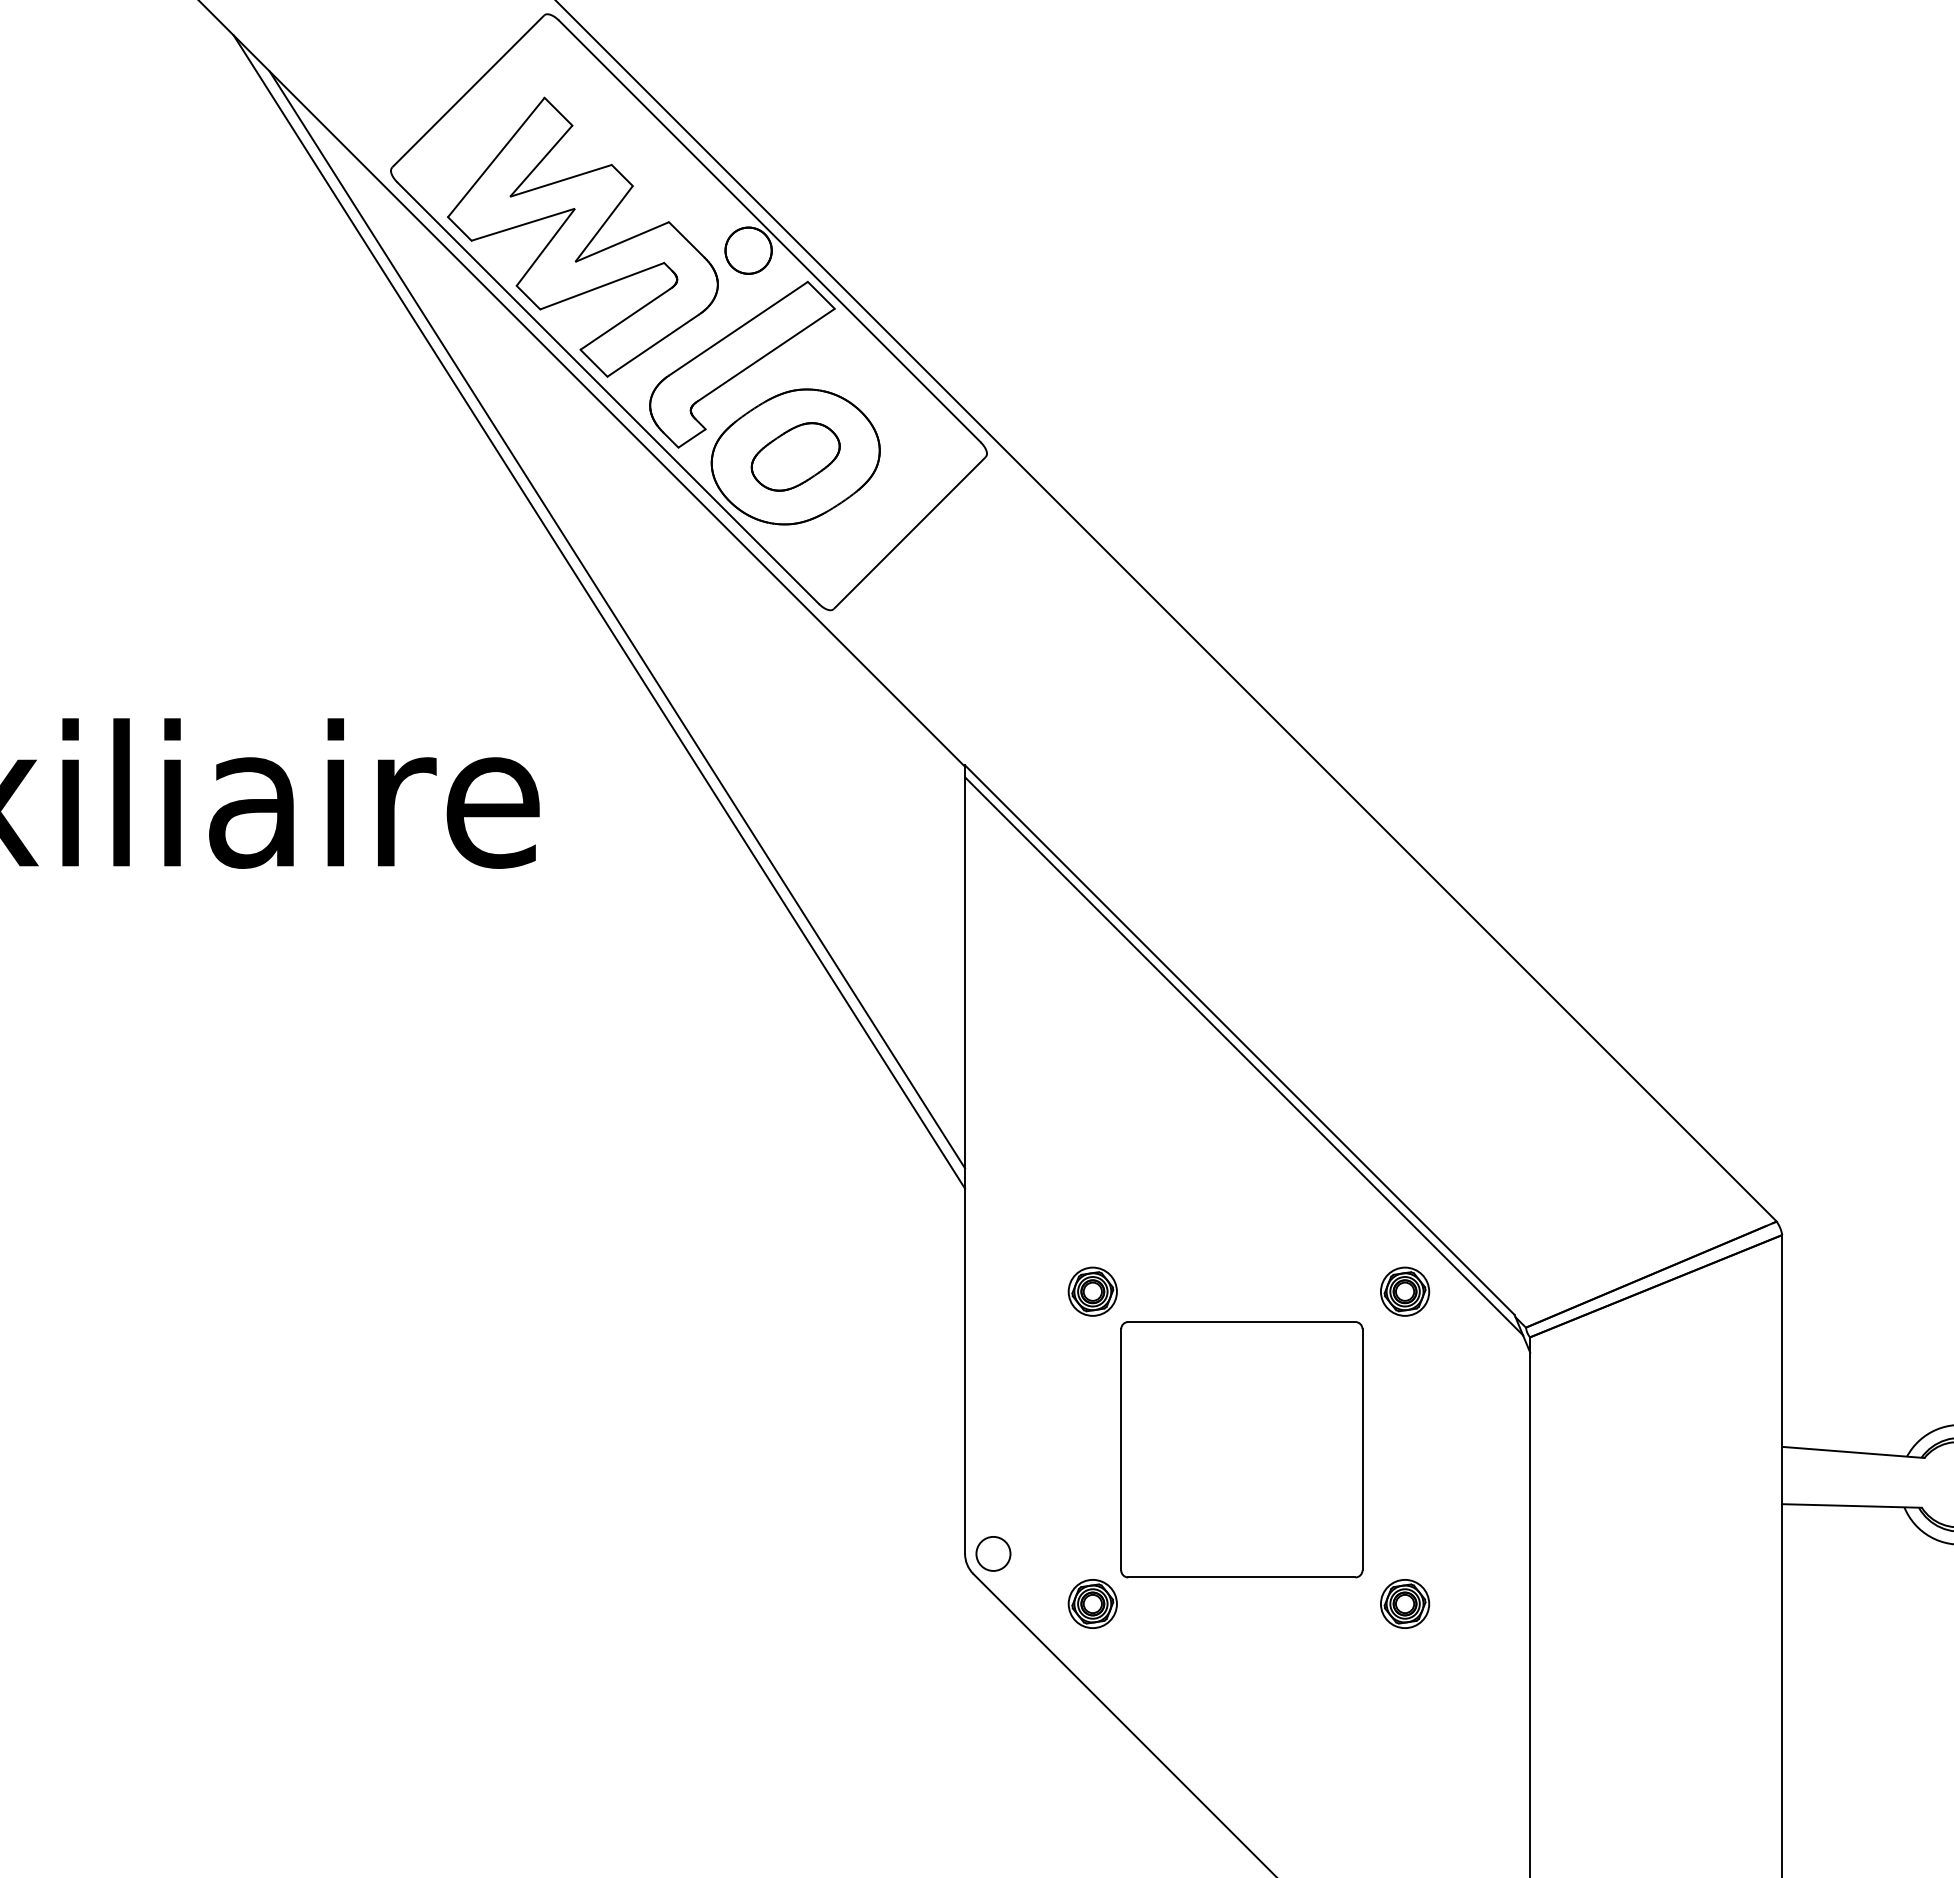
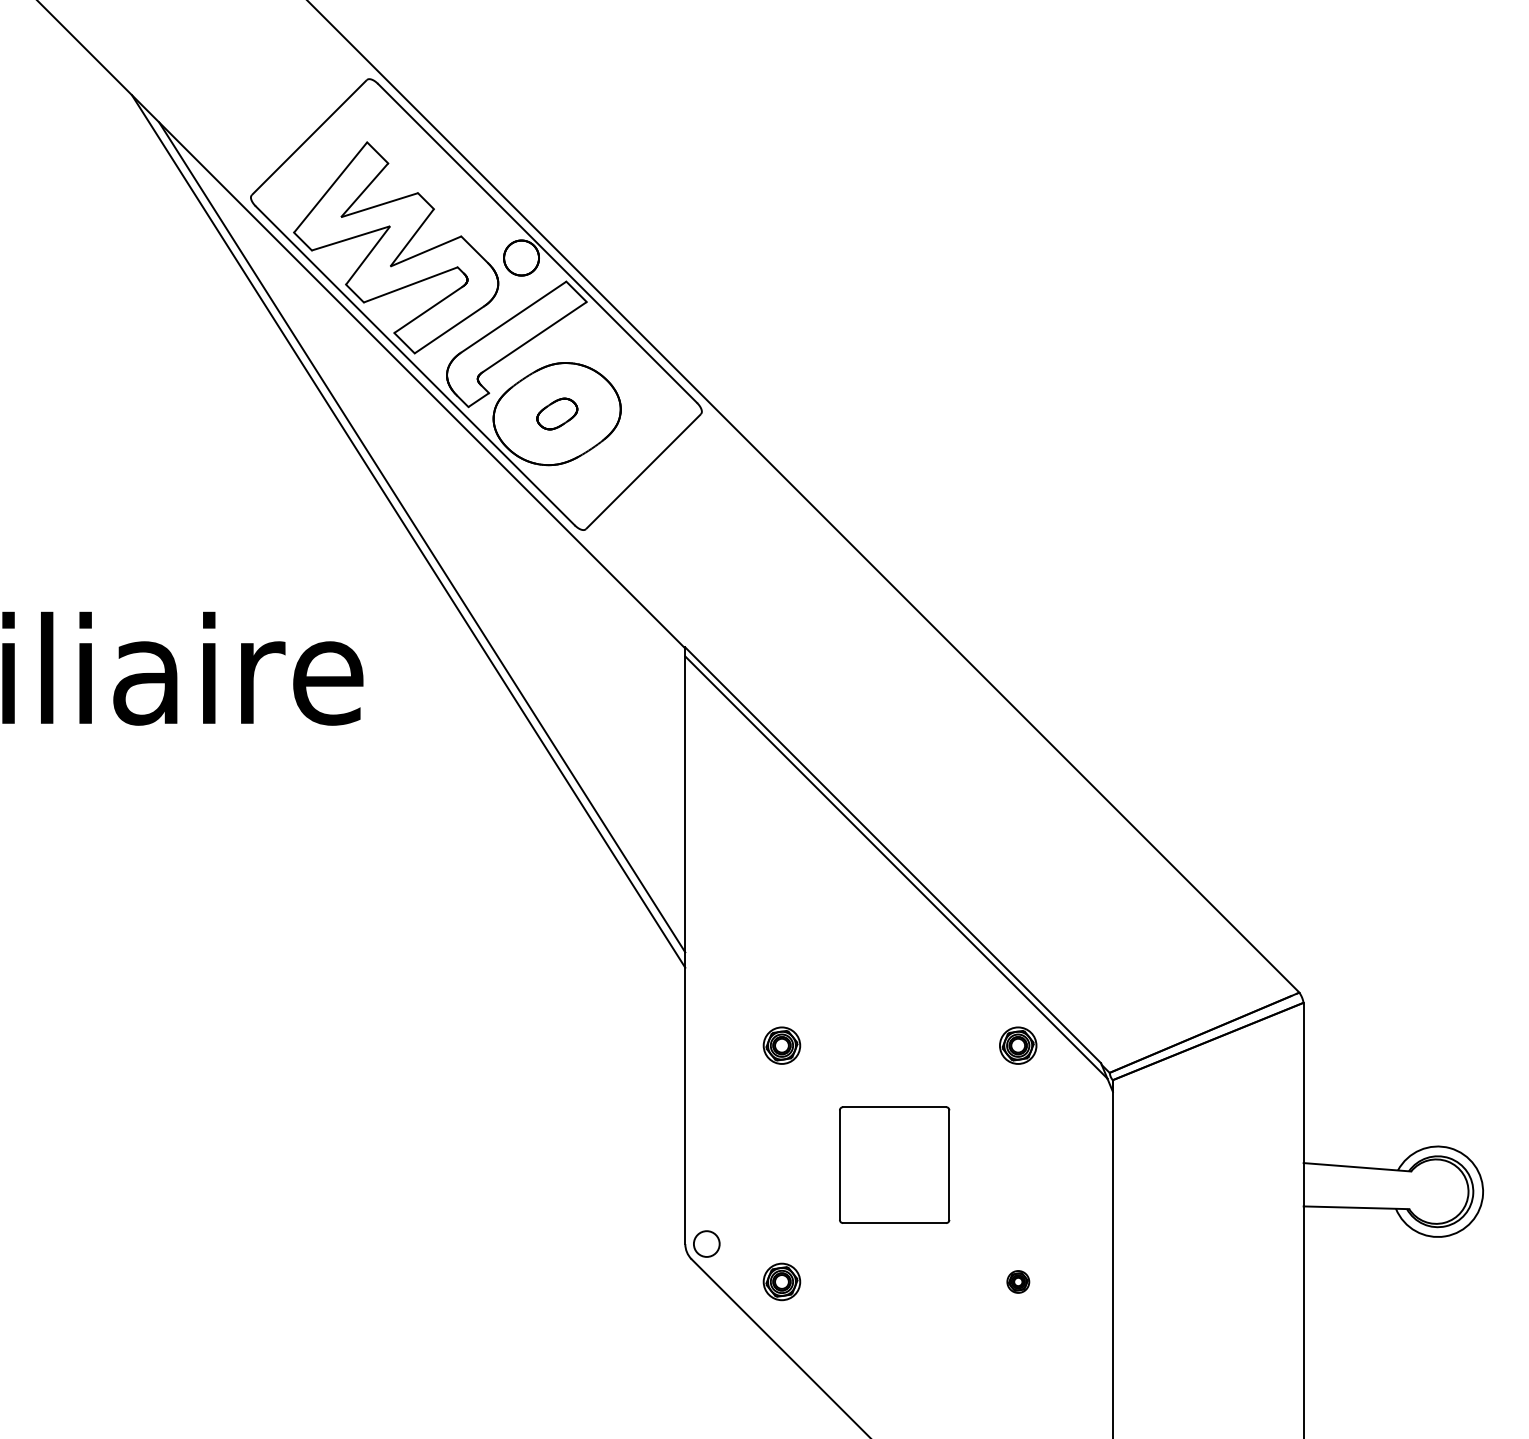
part: (796, 456) -> (557, 413), size x0.6
part: (1241, 1448) -> (894, 1164), size x0.6
part: (1405, 1603) -> (1018, 1281), size x0.6

